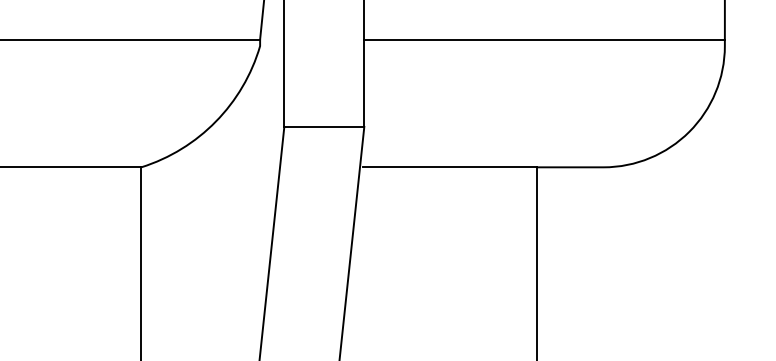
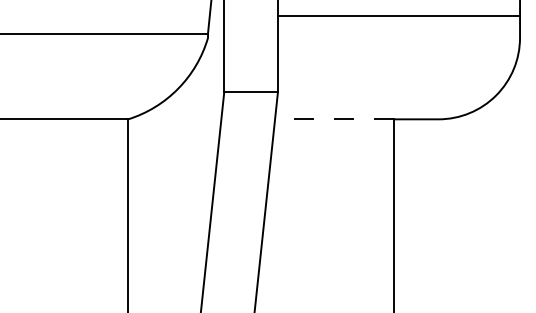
line: (543, 39) -> (398, 15), moved
line: (450, 167) -> (335, 119), solid -> dashed

